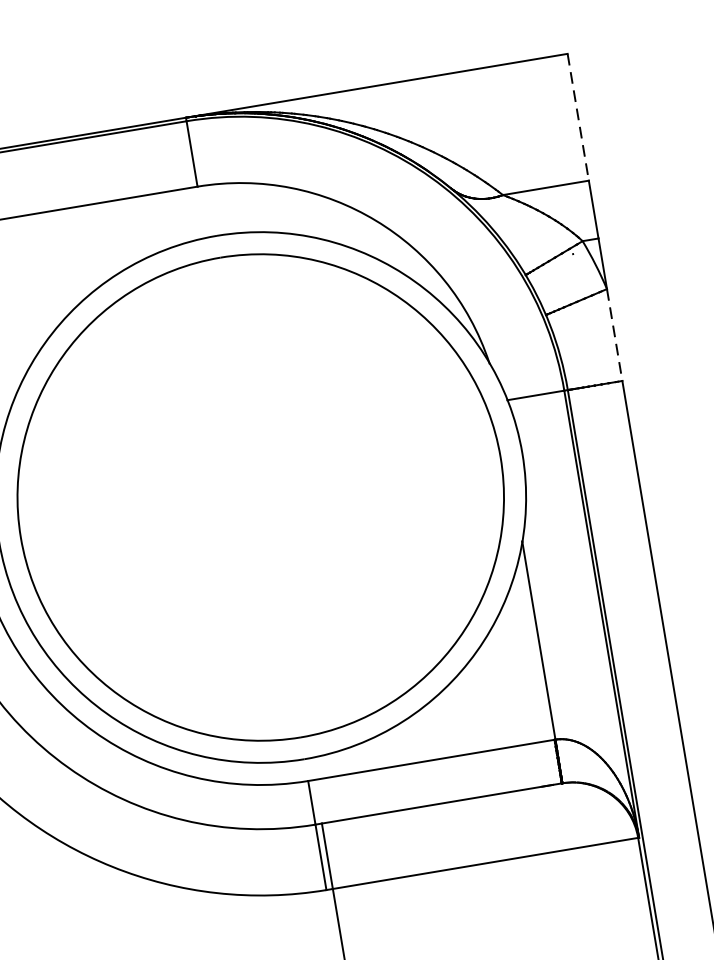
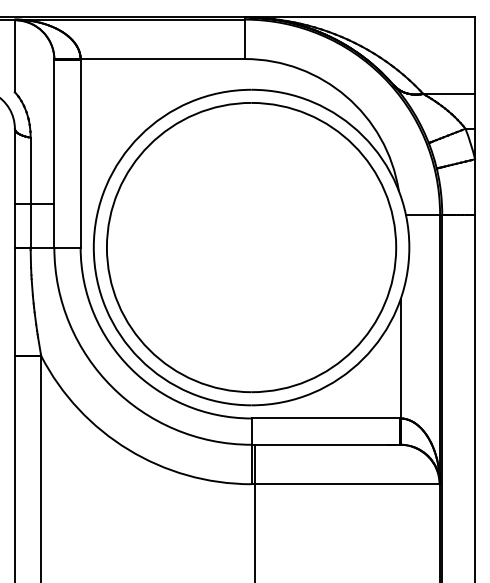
line: (579, 118) -> (475, 56), dashed -> solid
line: (615, 335) -> (475, 187), dashed -> solid

